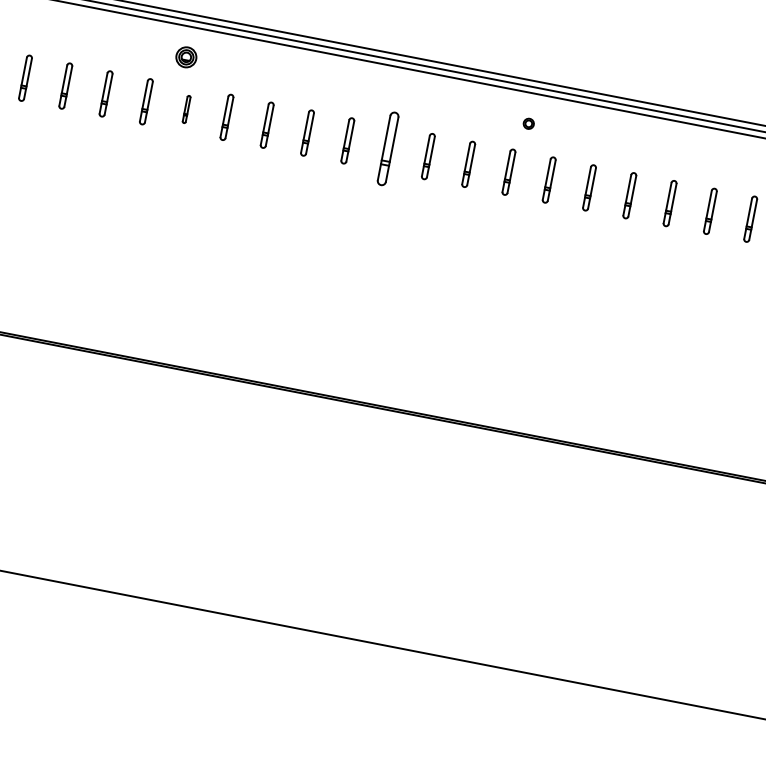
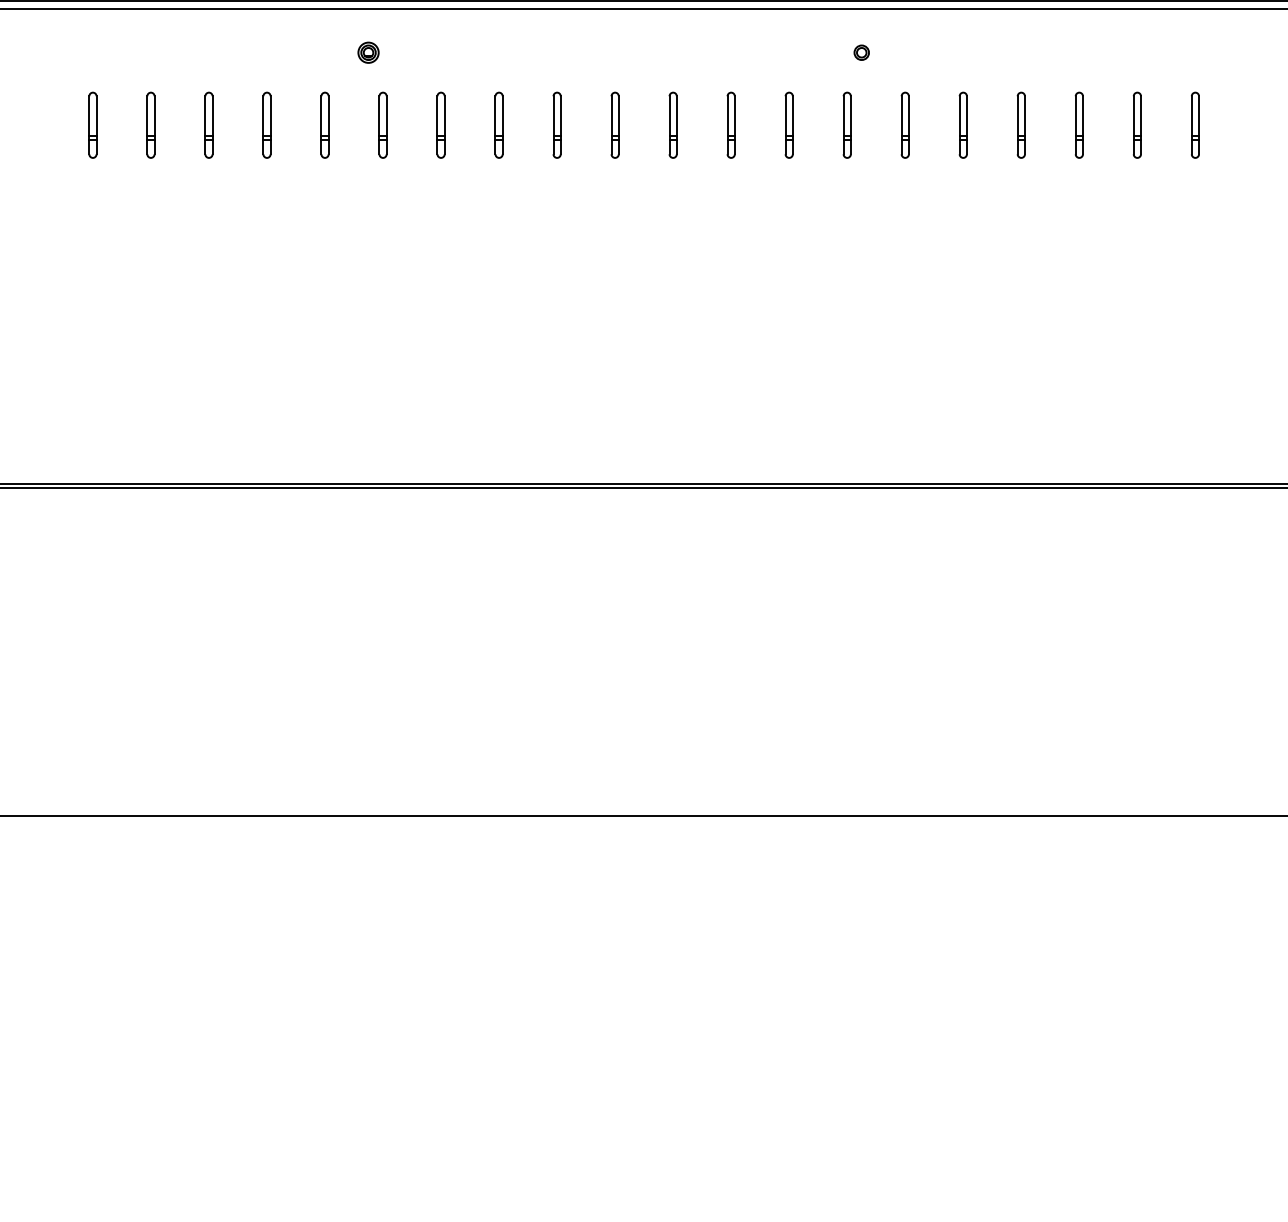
part: (186, 57) -> (368, 52), size x0.71
part: (186, 108) -> (382, 124), size x1.67
part: (387, 148) -> (672, 124), size x0.62

